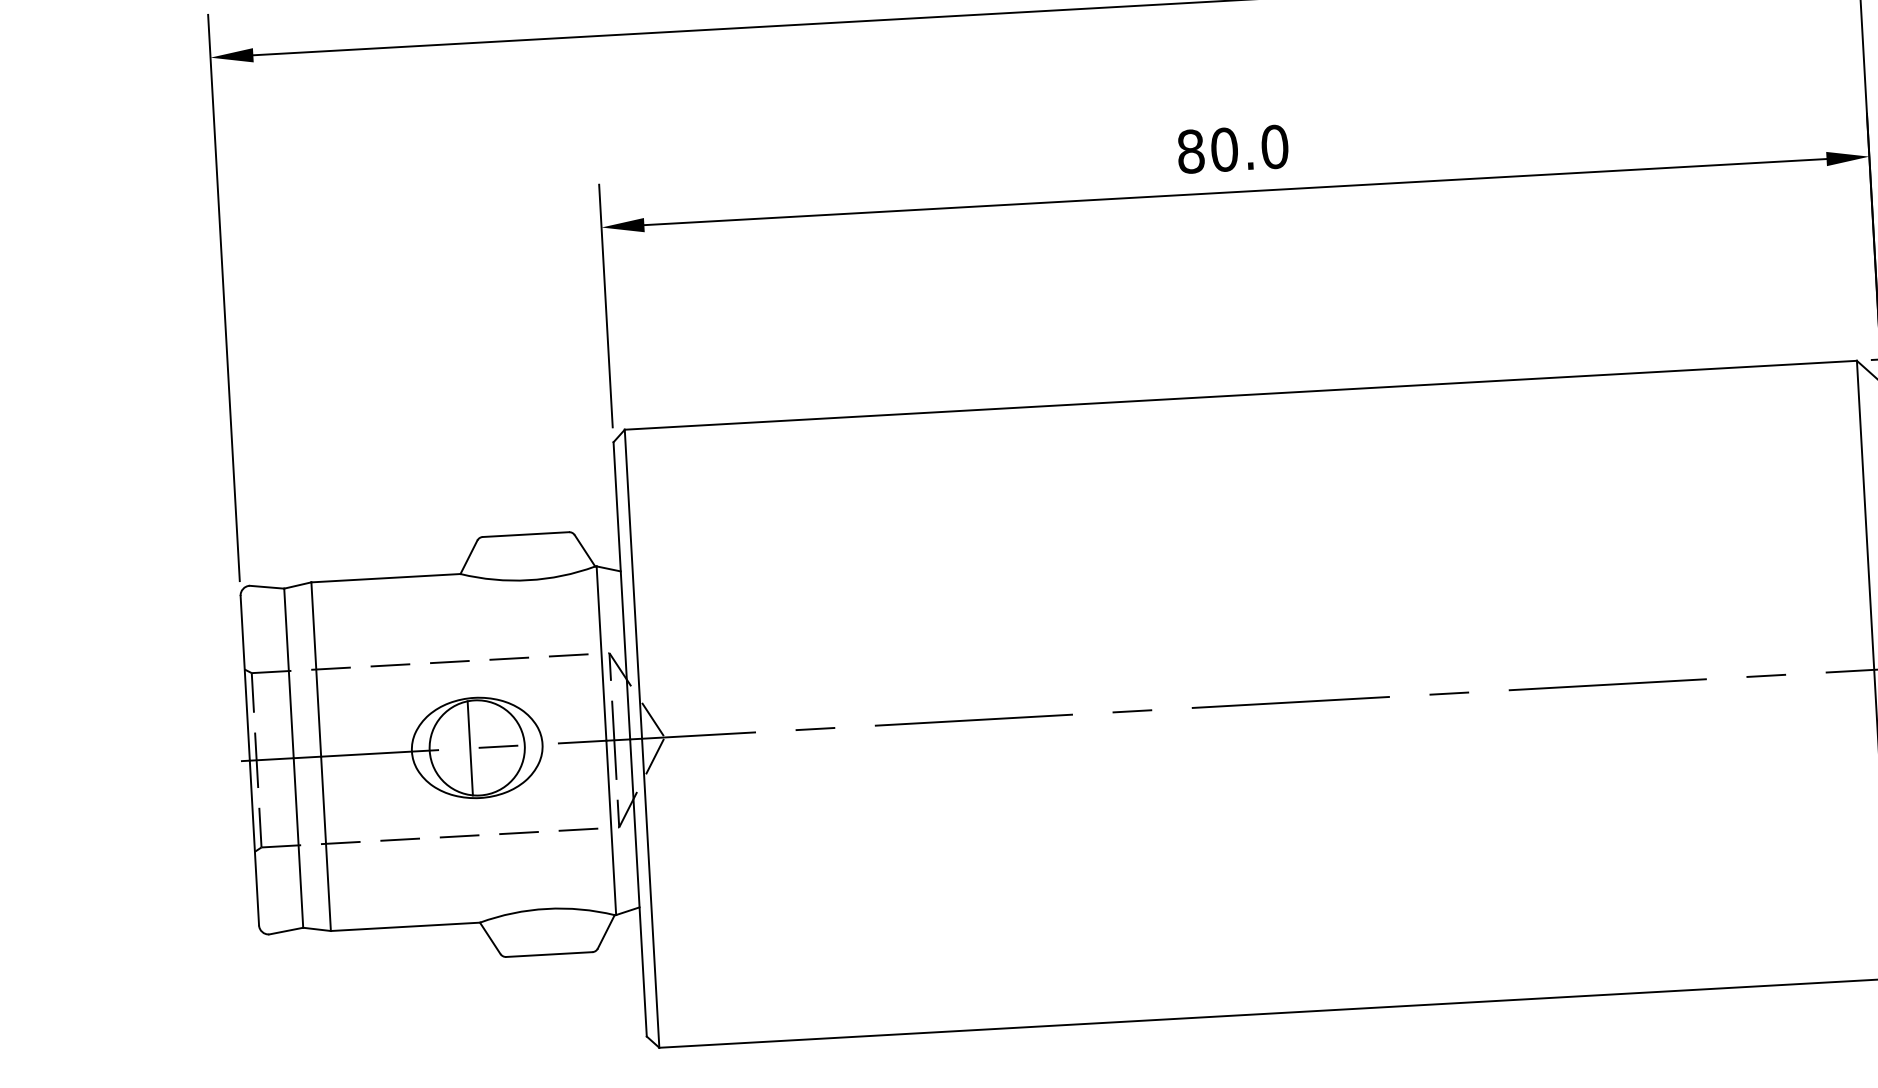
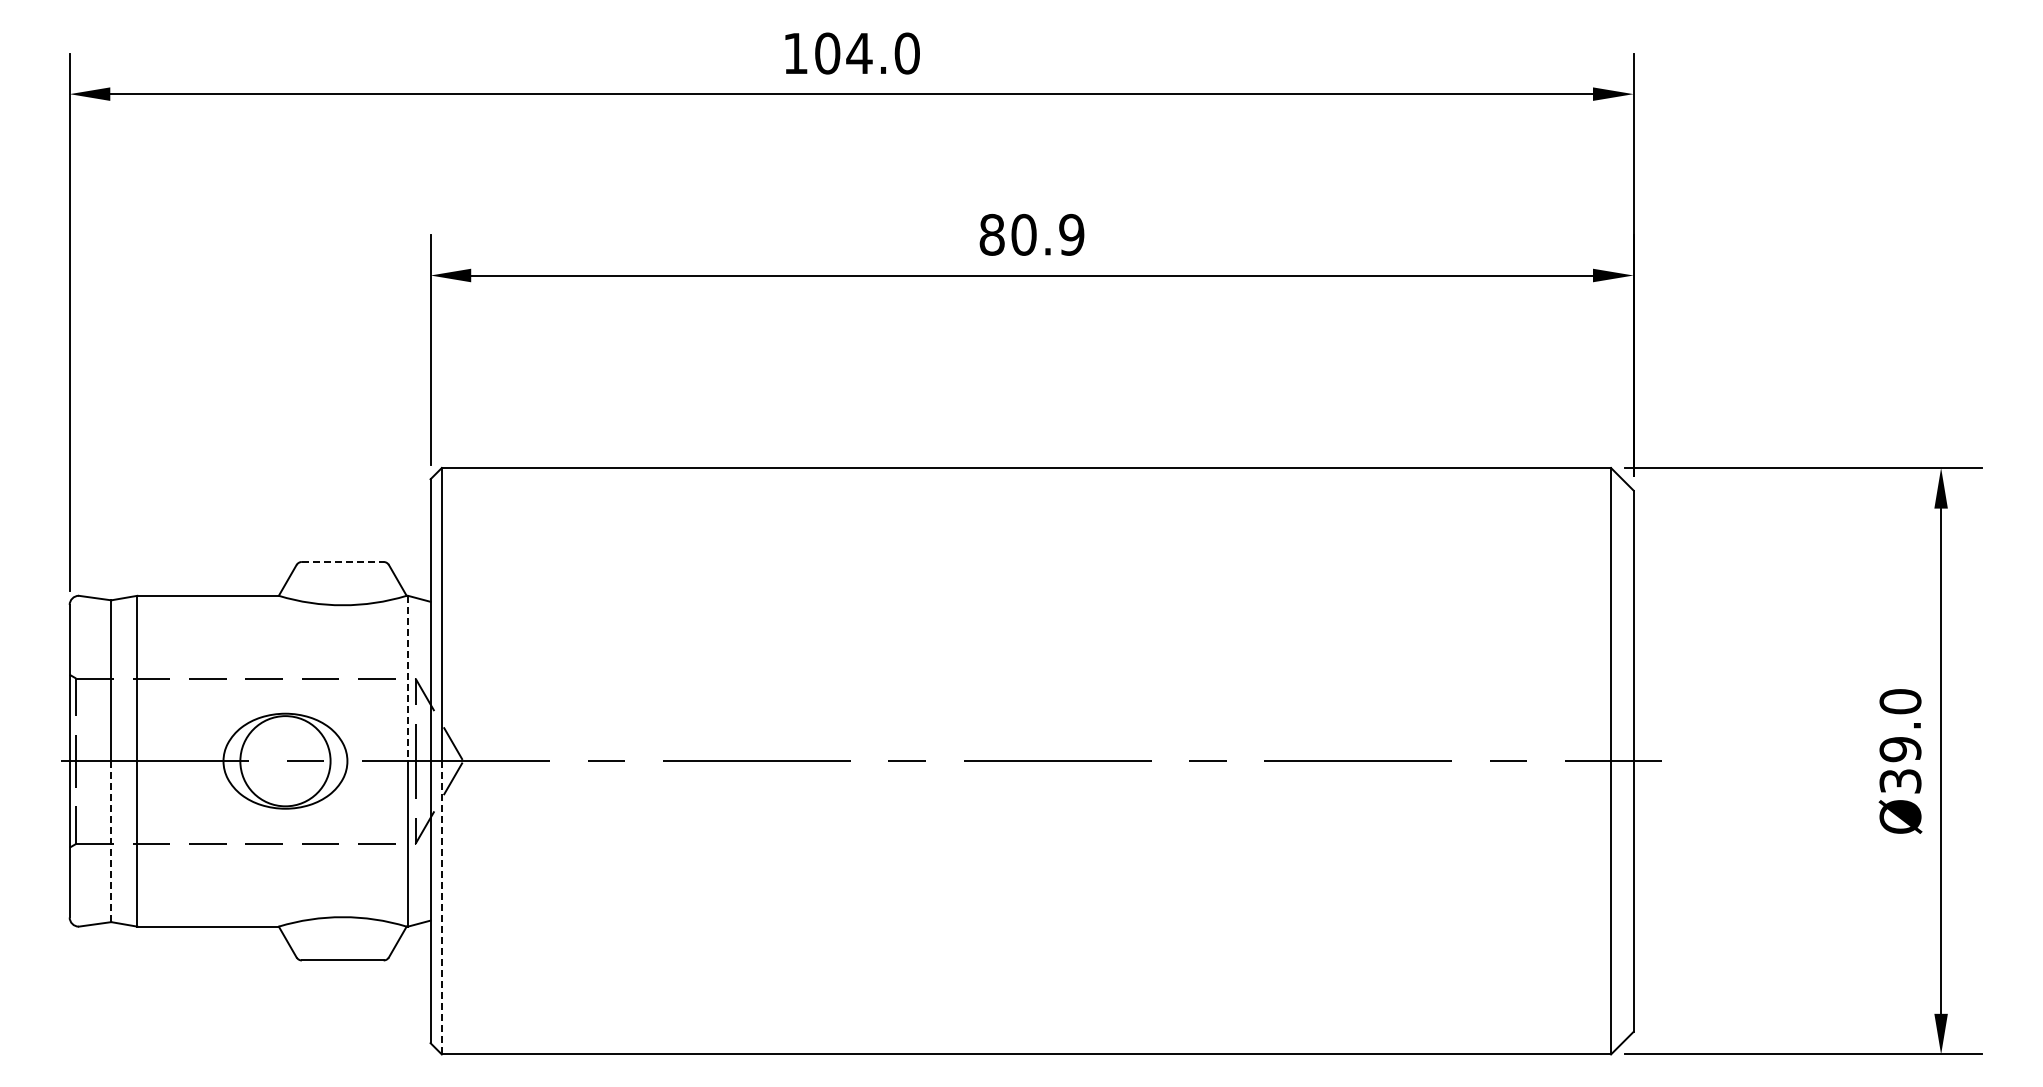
text: (1274, 146) -> (1071, 234), 80.0 -> 80.9
line: (525, 534) -> (342, 561), solid -> dashed
line: (602, 653) -> (408, 678), solid -> dashed
line: (469, 747) -> (278, 760), removed
line: (298, 842) -> (111, 841), solid -> dashed
line: (650, 892) -> (441, 907), solid -> dashed

